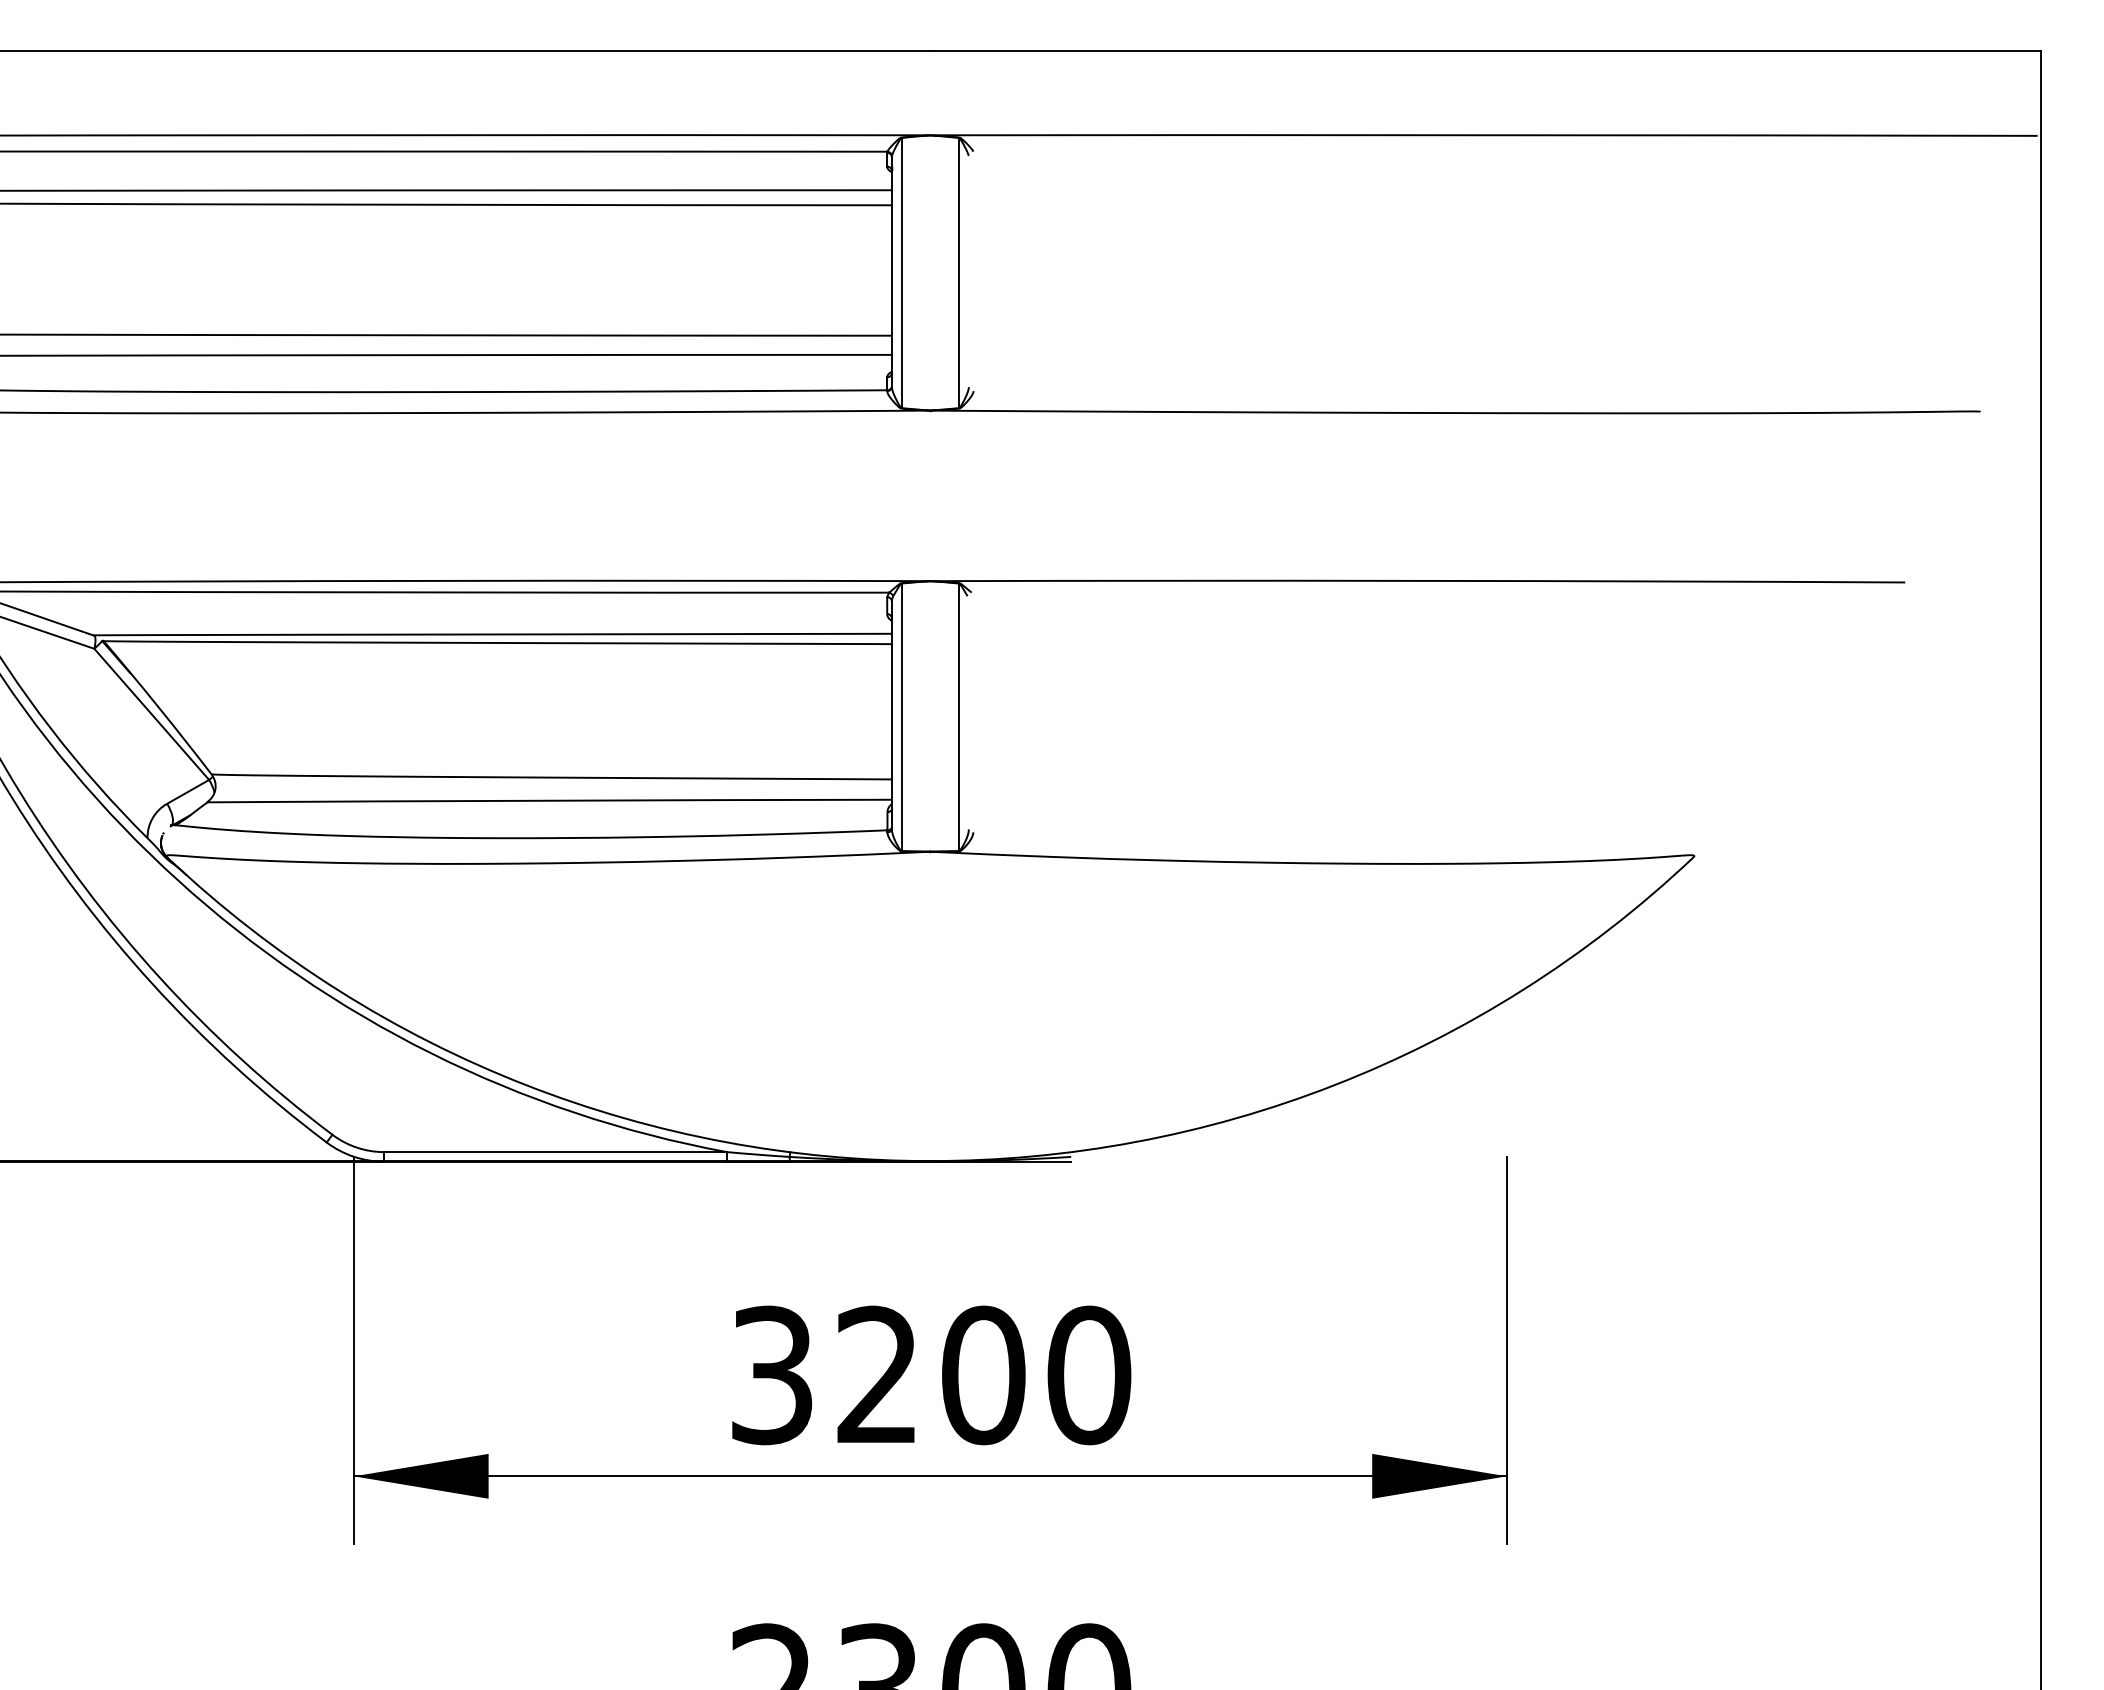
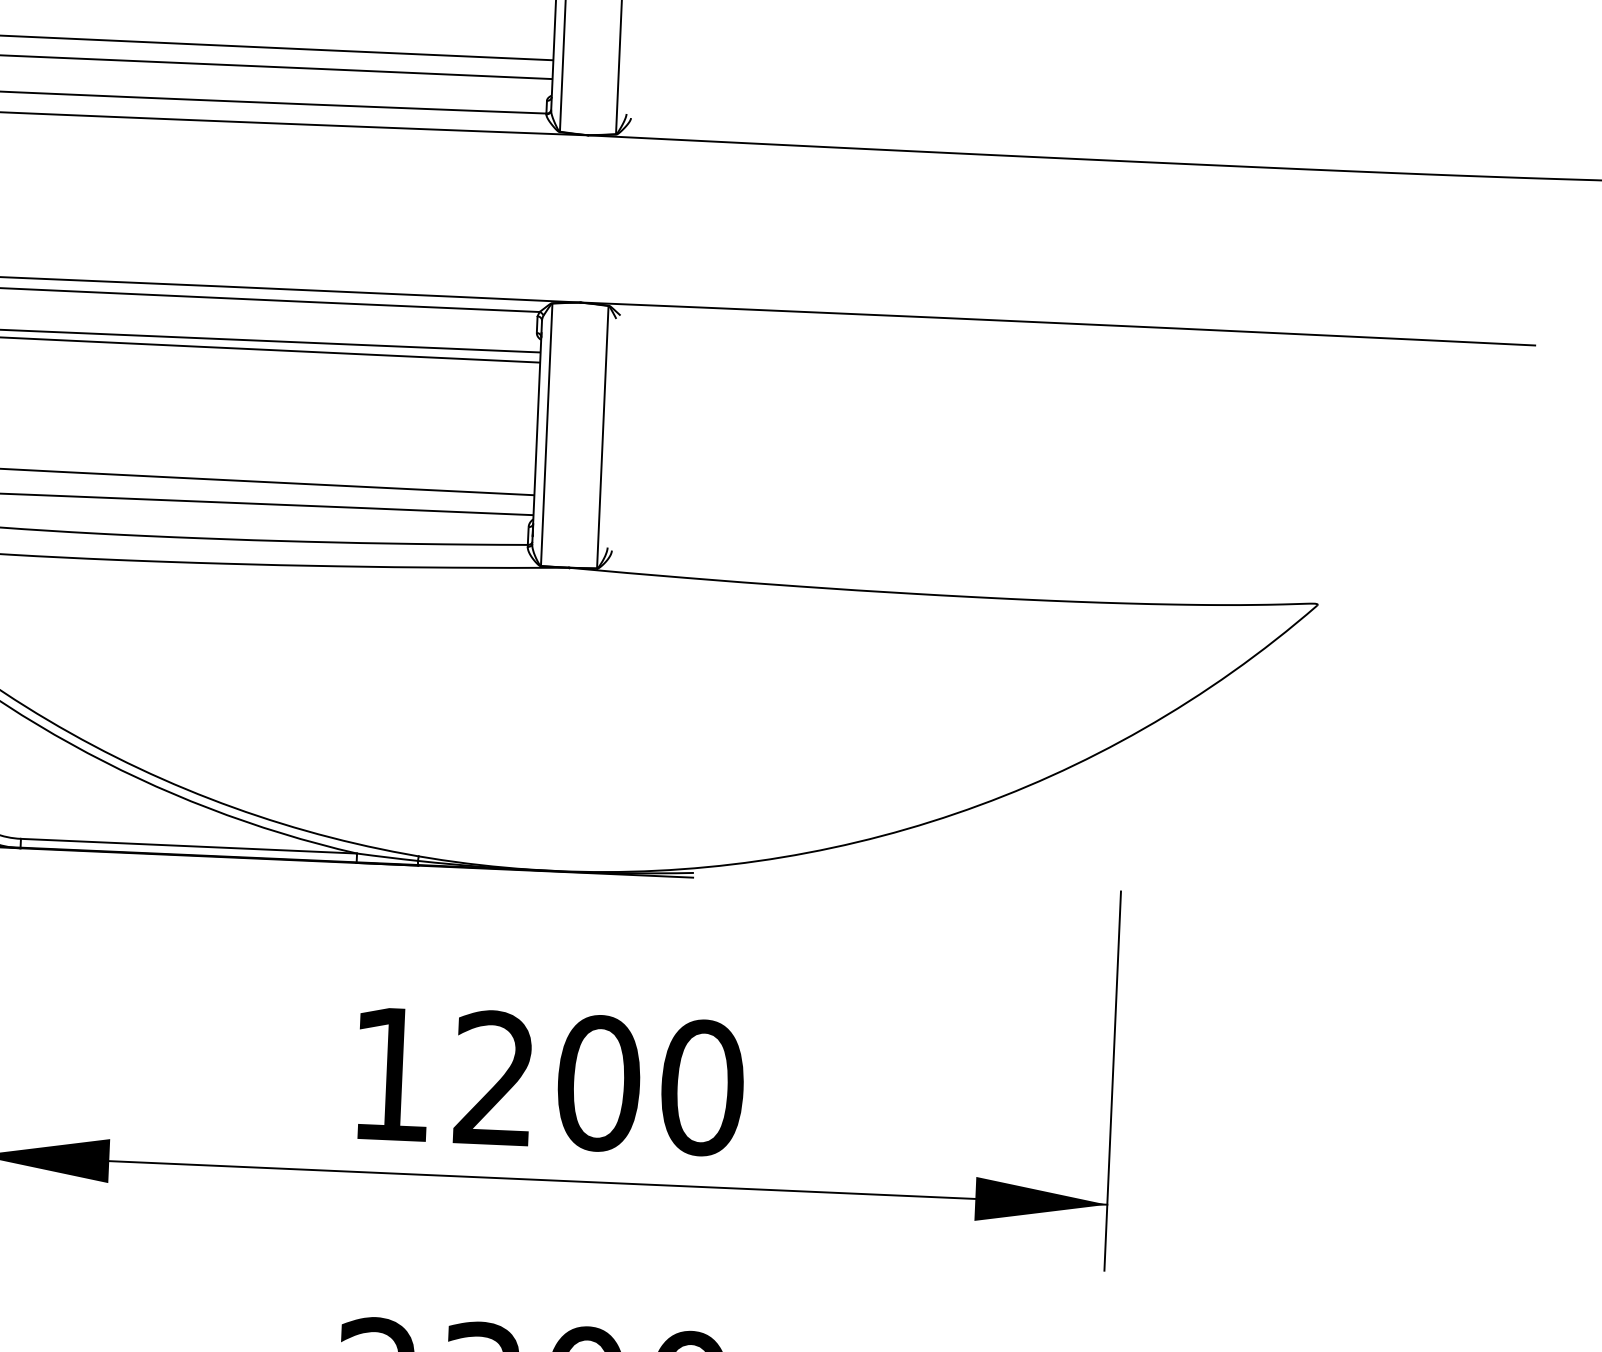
text: (772, 1375) -> (391, 1074), 3200 -> 1200

